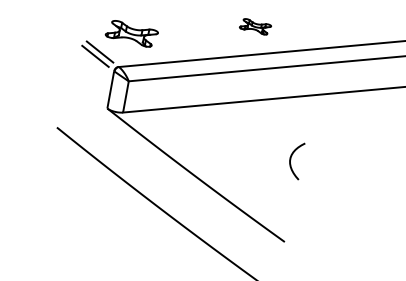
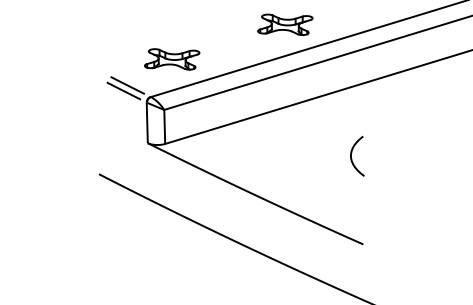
part: (255, 26) -> (285, 24), size x1.67
part: (132, 33) -> (172, 59), moved

